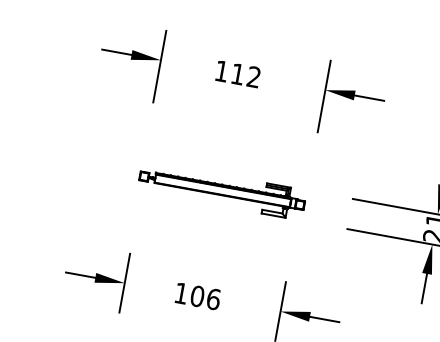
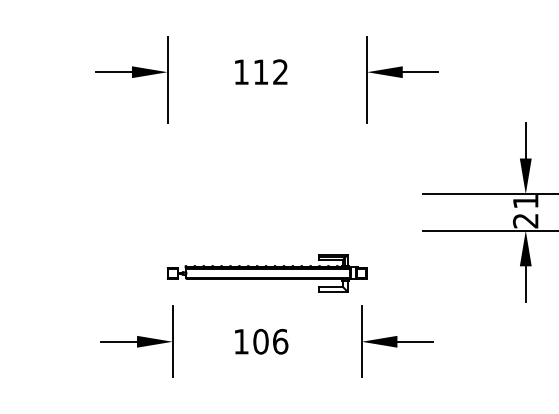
part: (221, 190) -> (266, 273), moved

